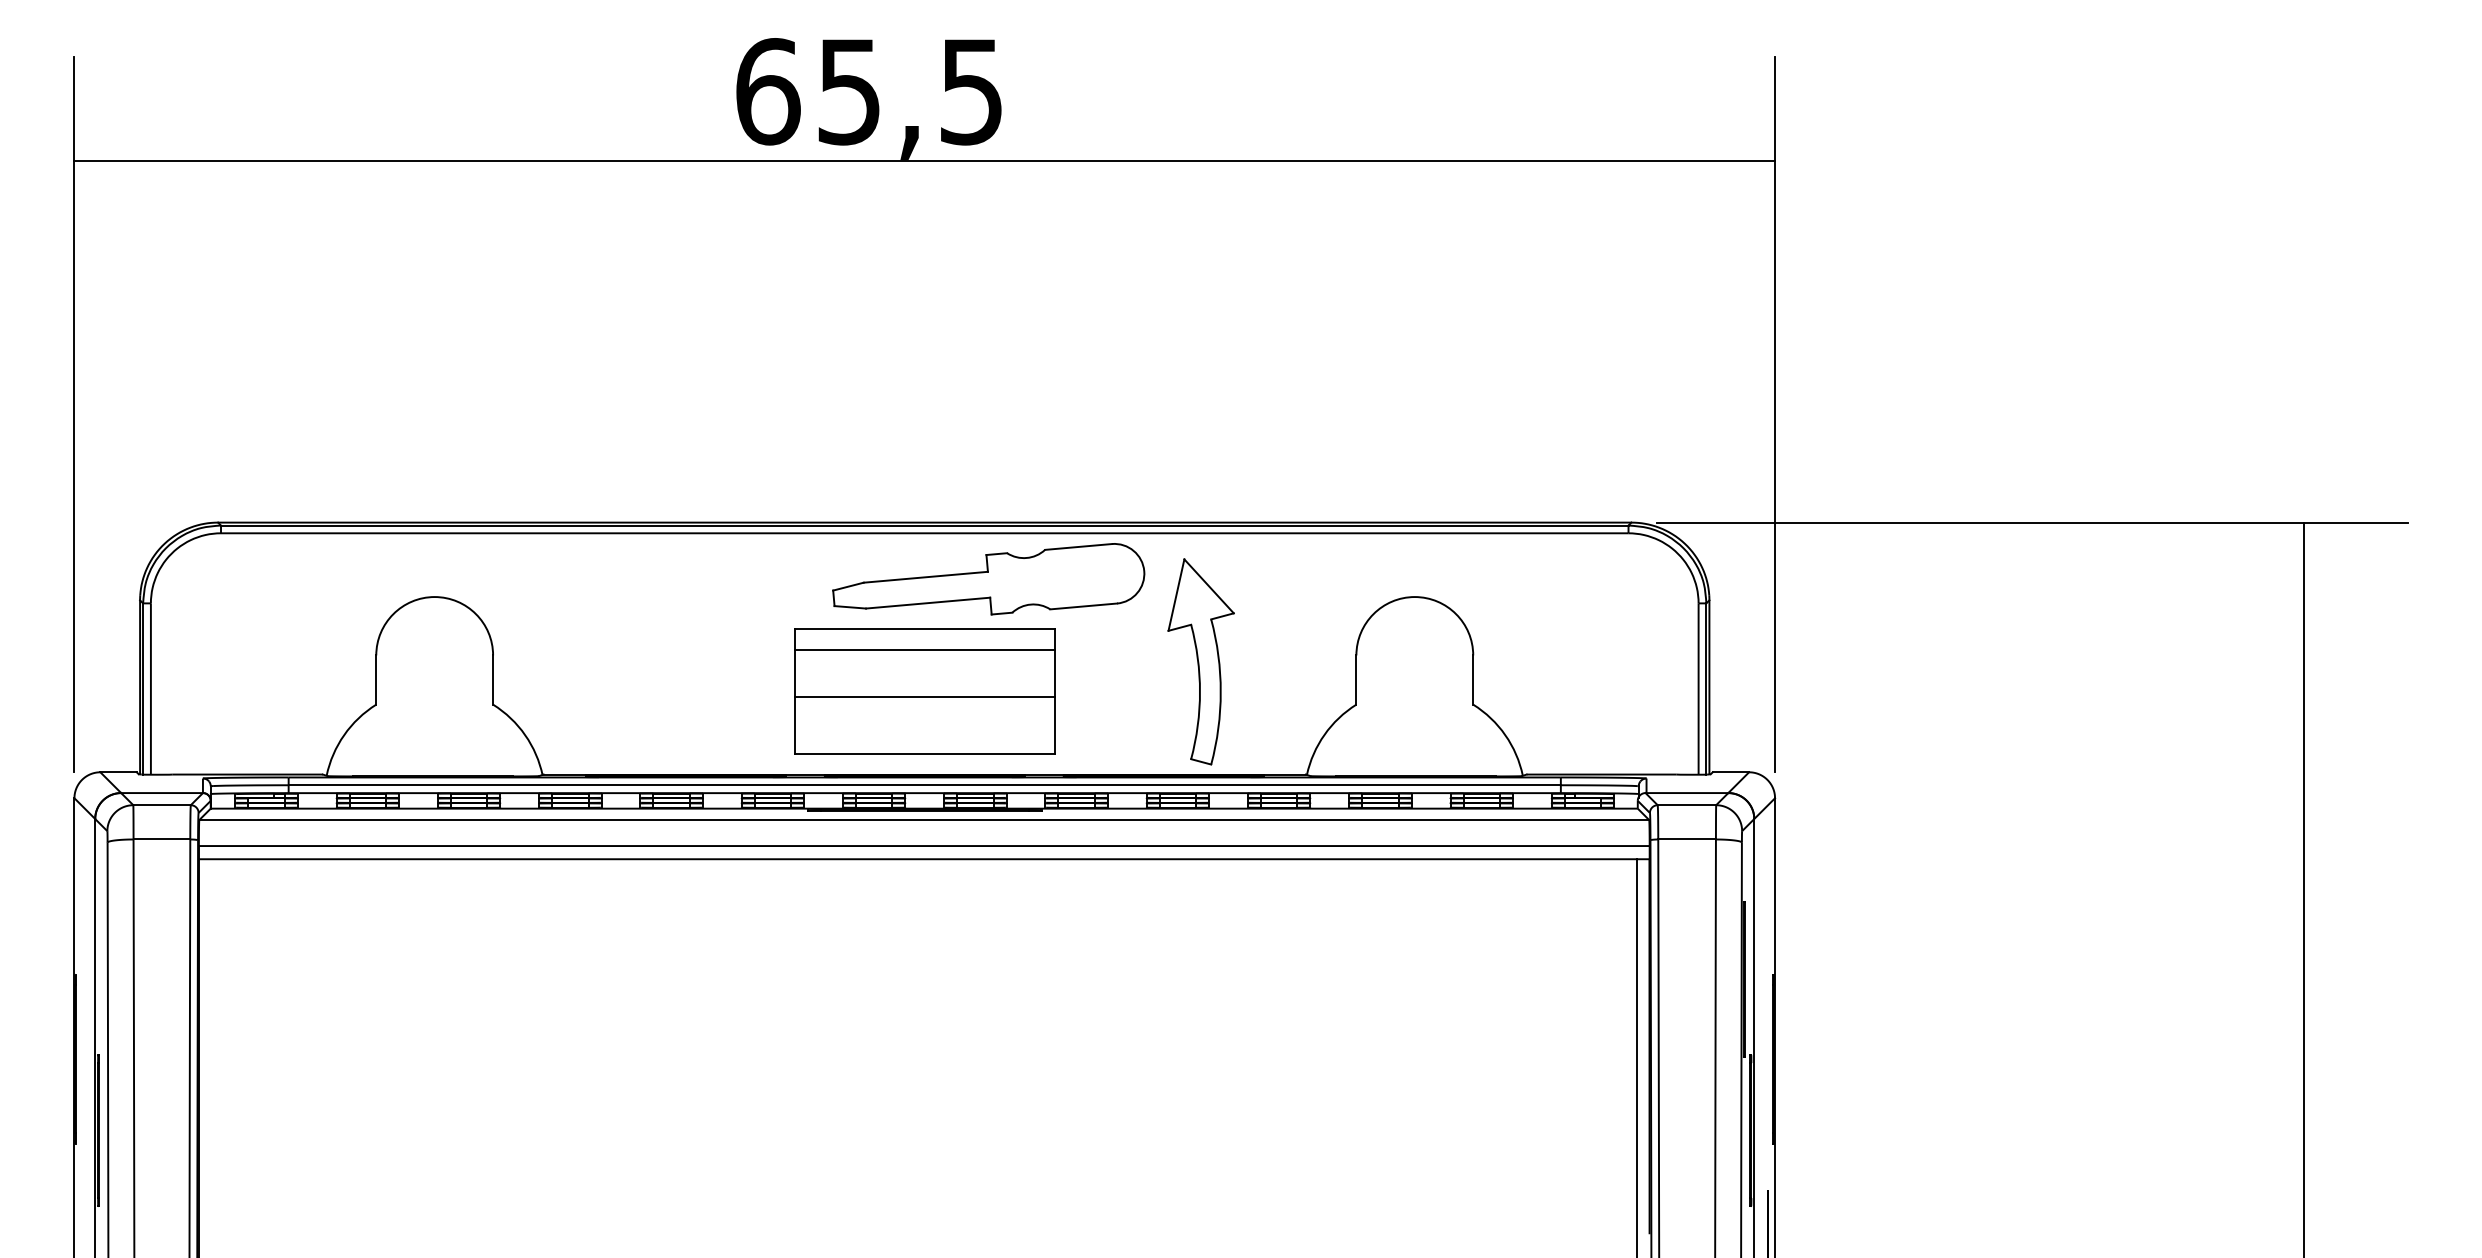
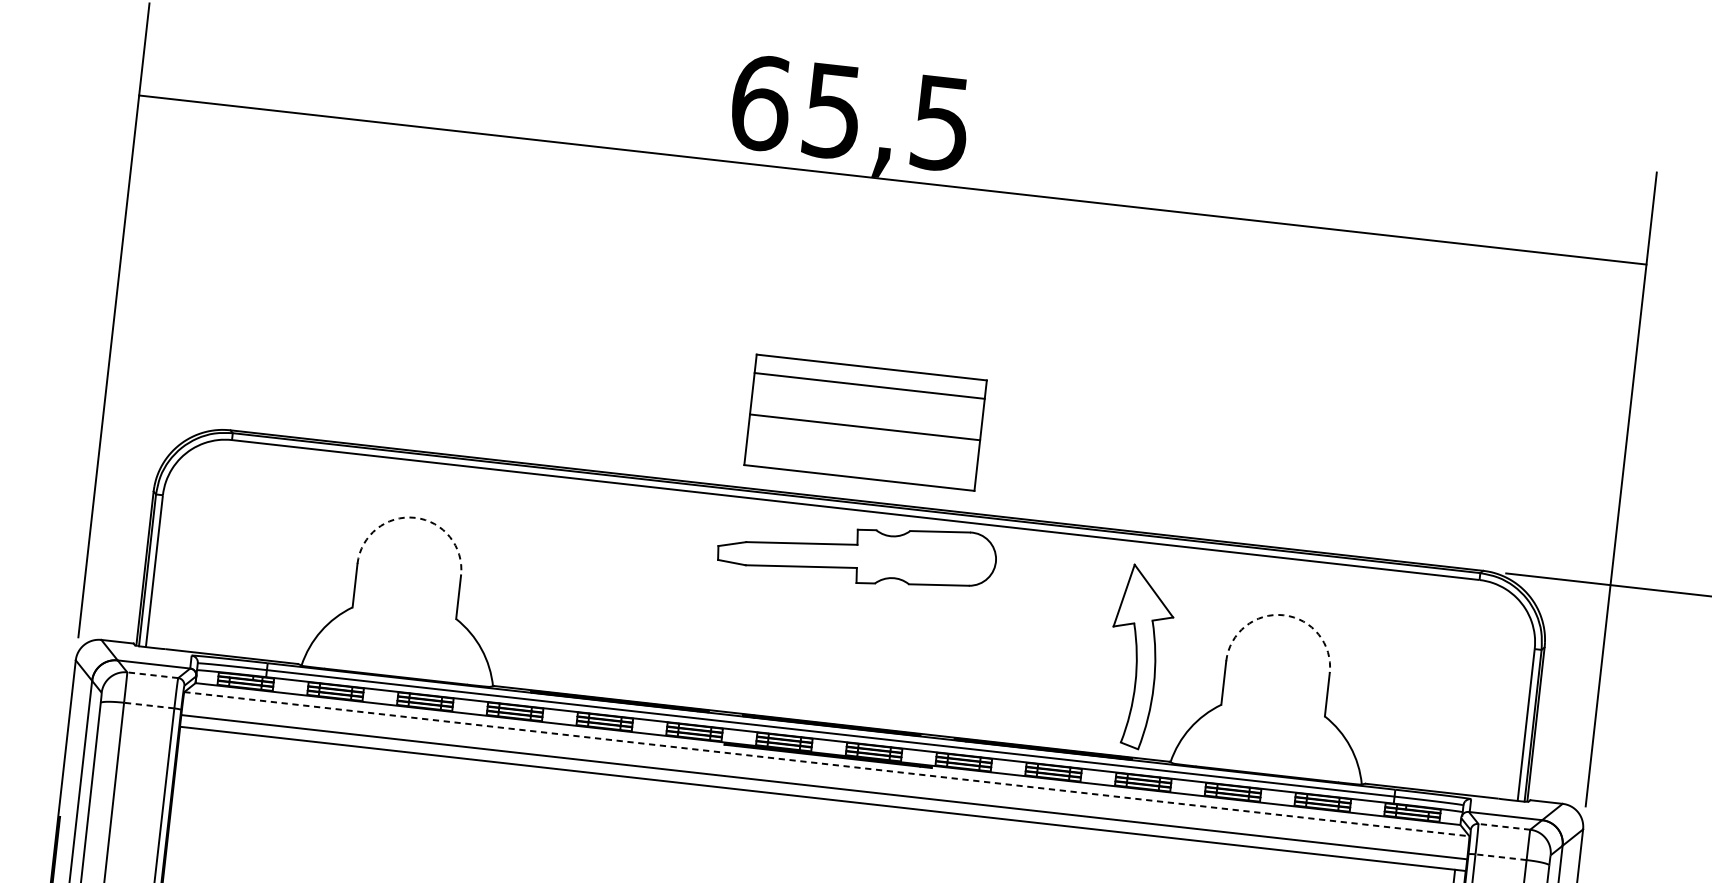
part: (988, 579) -> (857, 551), moved
arc: (434, 597) -> (414, 518), solid -> dashed
arc: (1414, 597) -> (1283, 615), solid -> dashed
part: (1200, 661) -> (1138, 656), moved
part: (924, 691) -> (865, 422), moved
line: (162, 805) -> (153, 675), solid -> dashed
line: (1686, 805) -> (1503, 827), solid -> dashed
line: (924, 820) -> (827, 764), solid -> dashed
line: (161, 839) -> (148, 705), solid -> dashed
line: (1687, 839) -> (1501, 857), solid -> dashed

